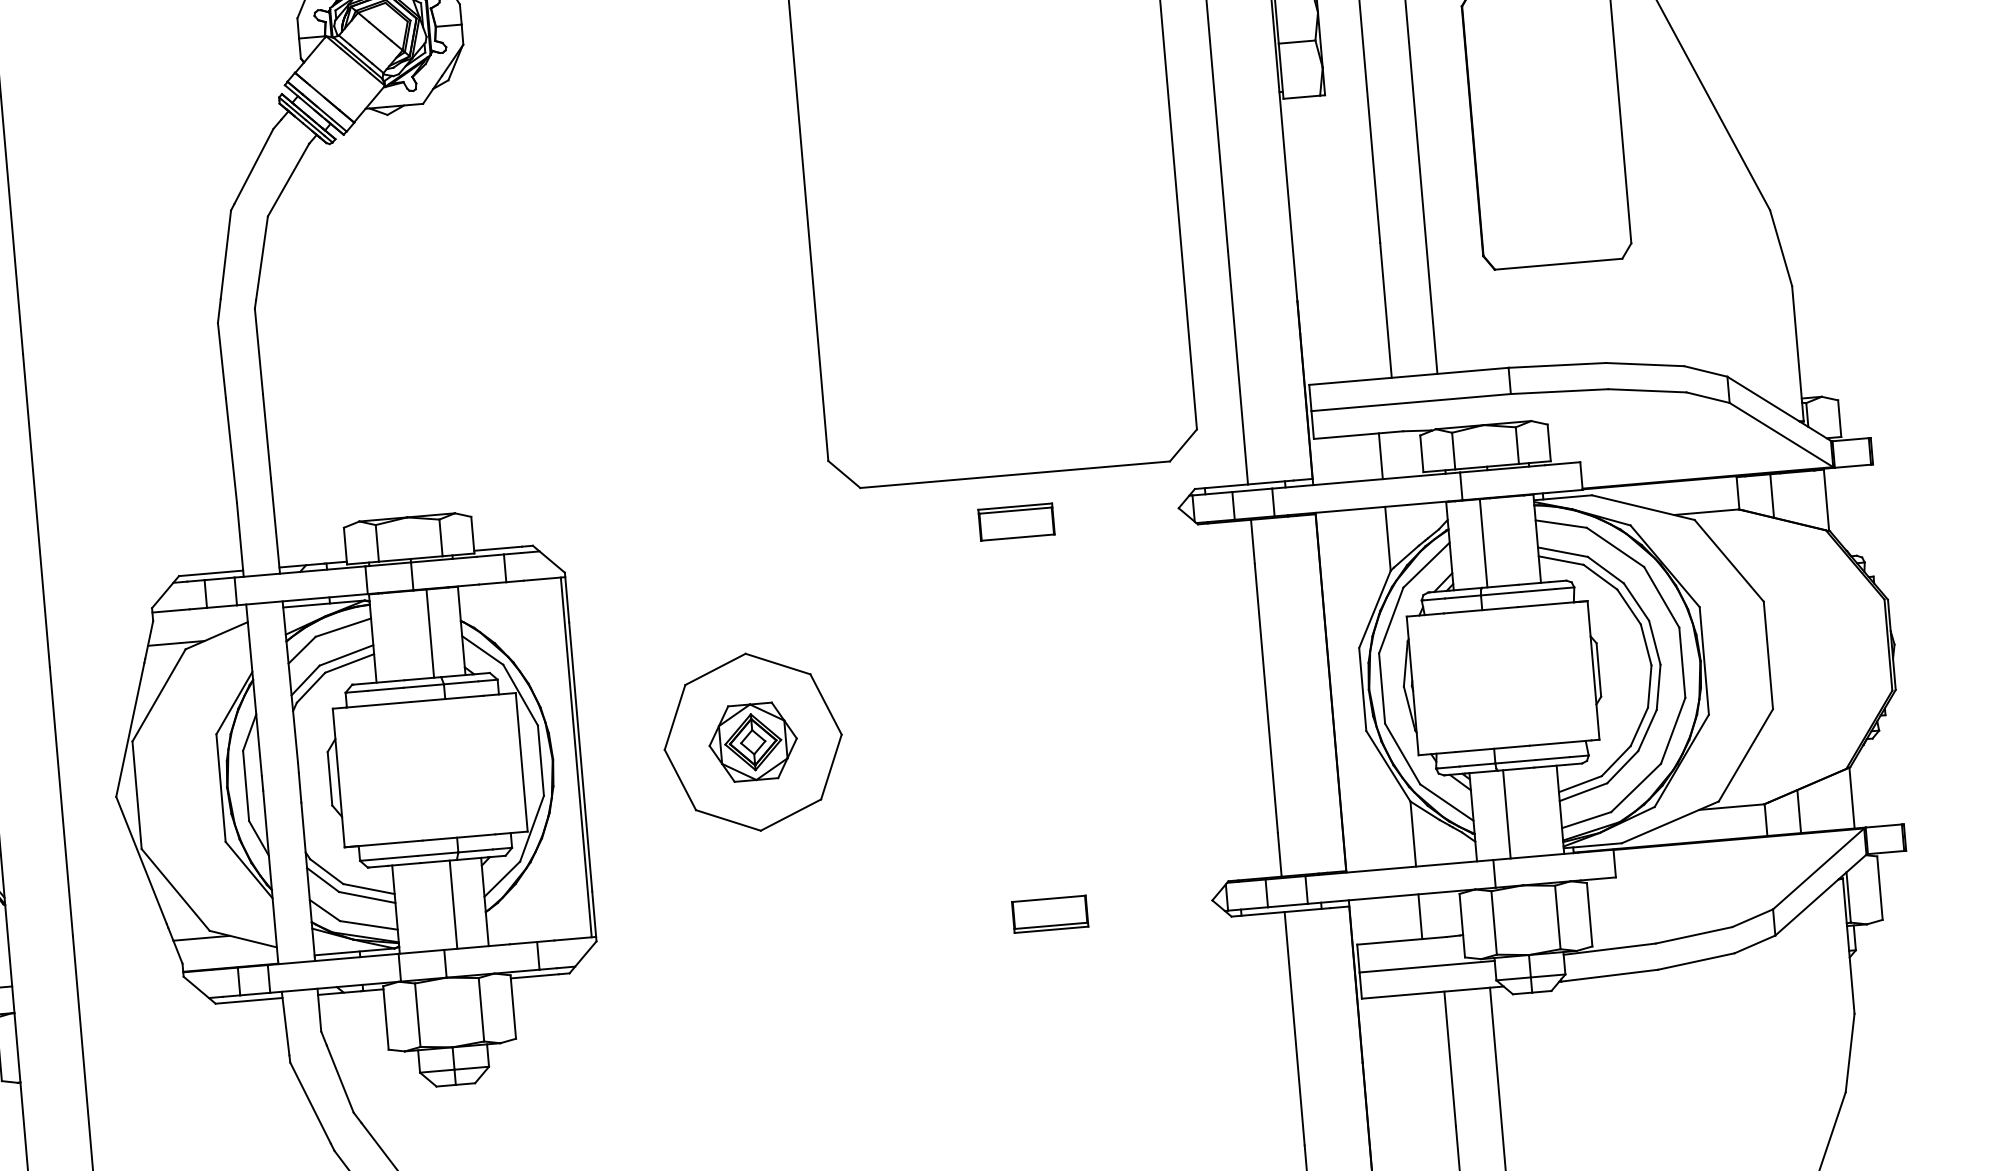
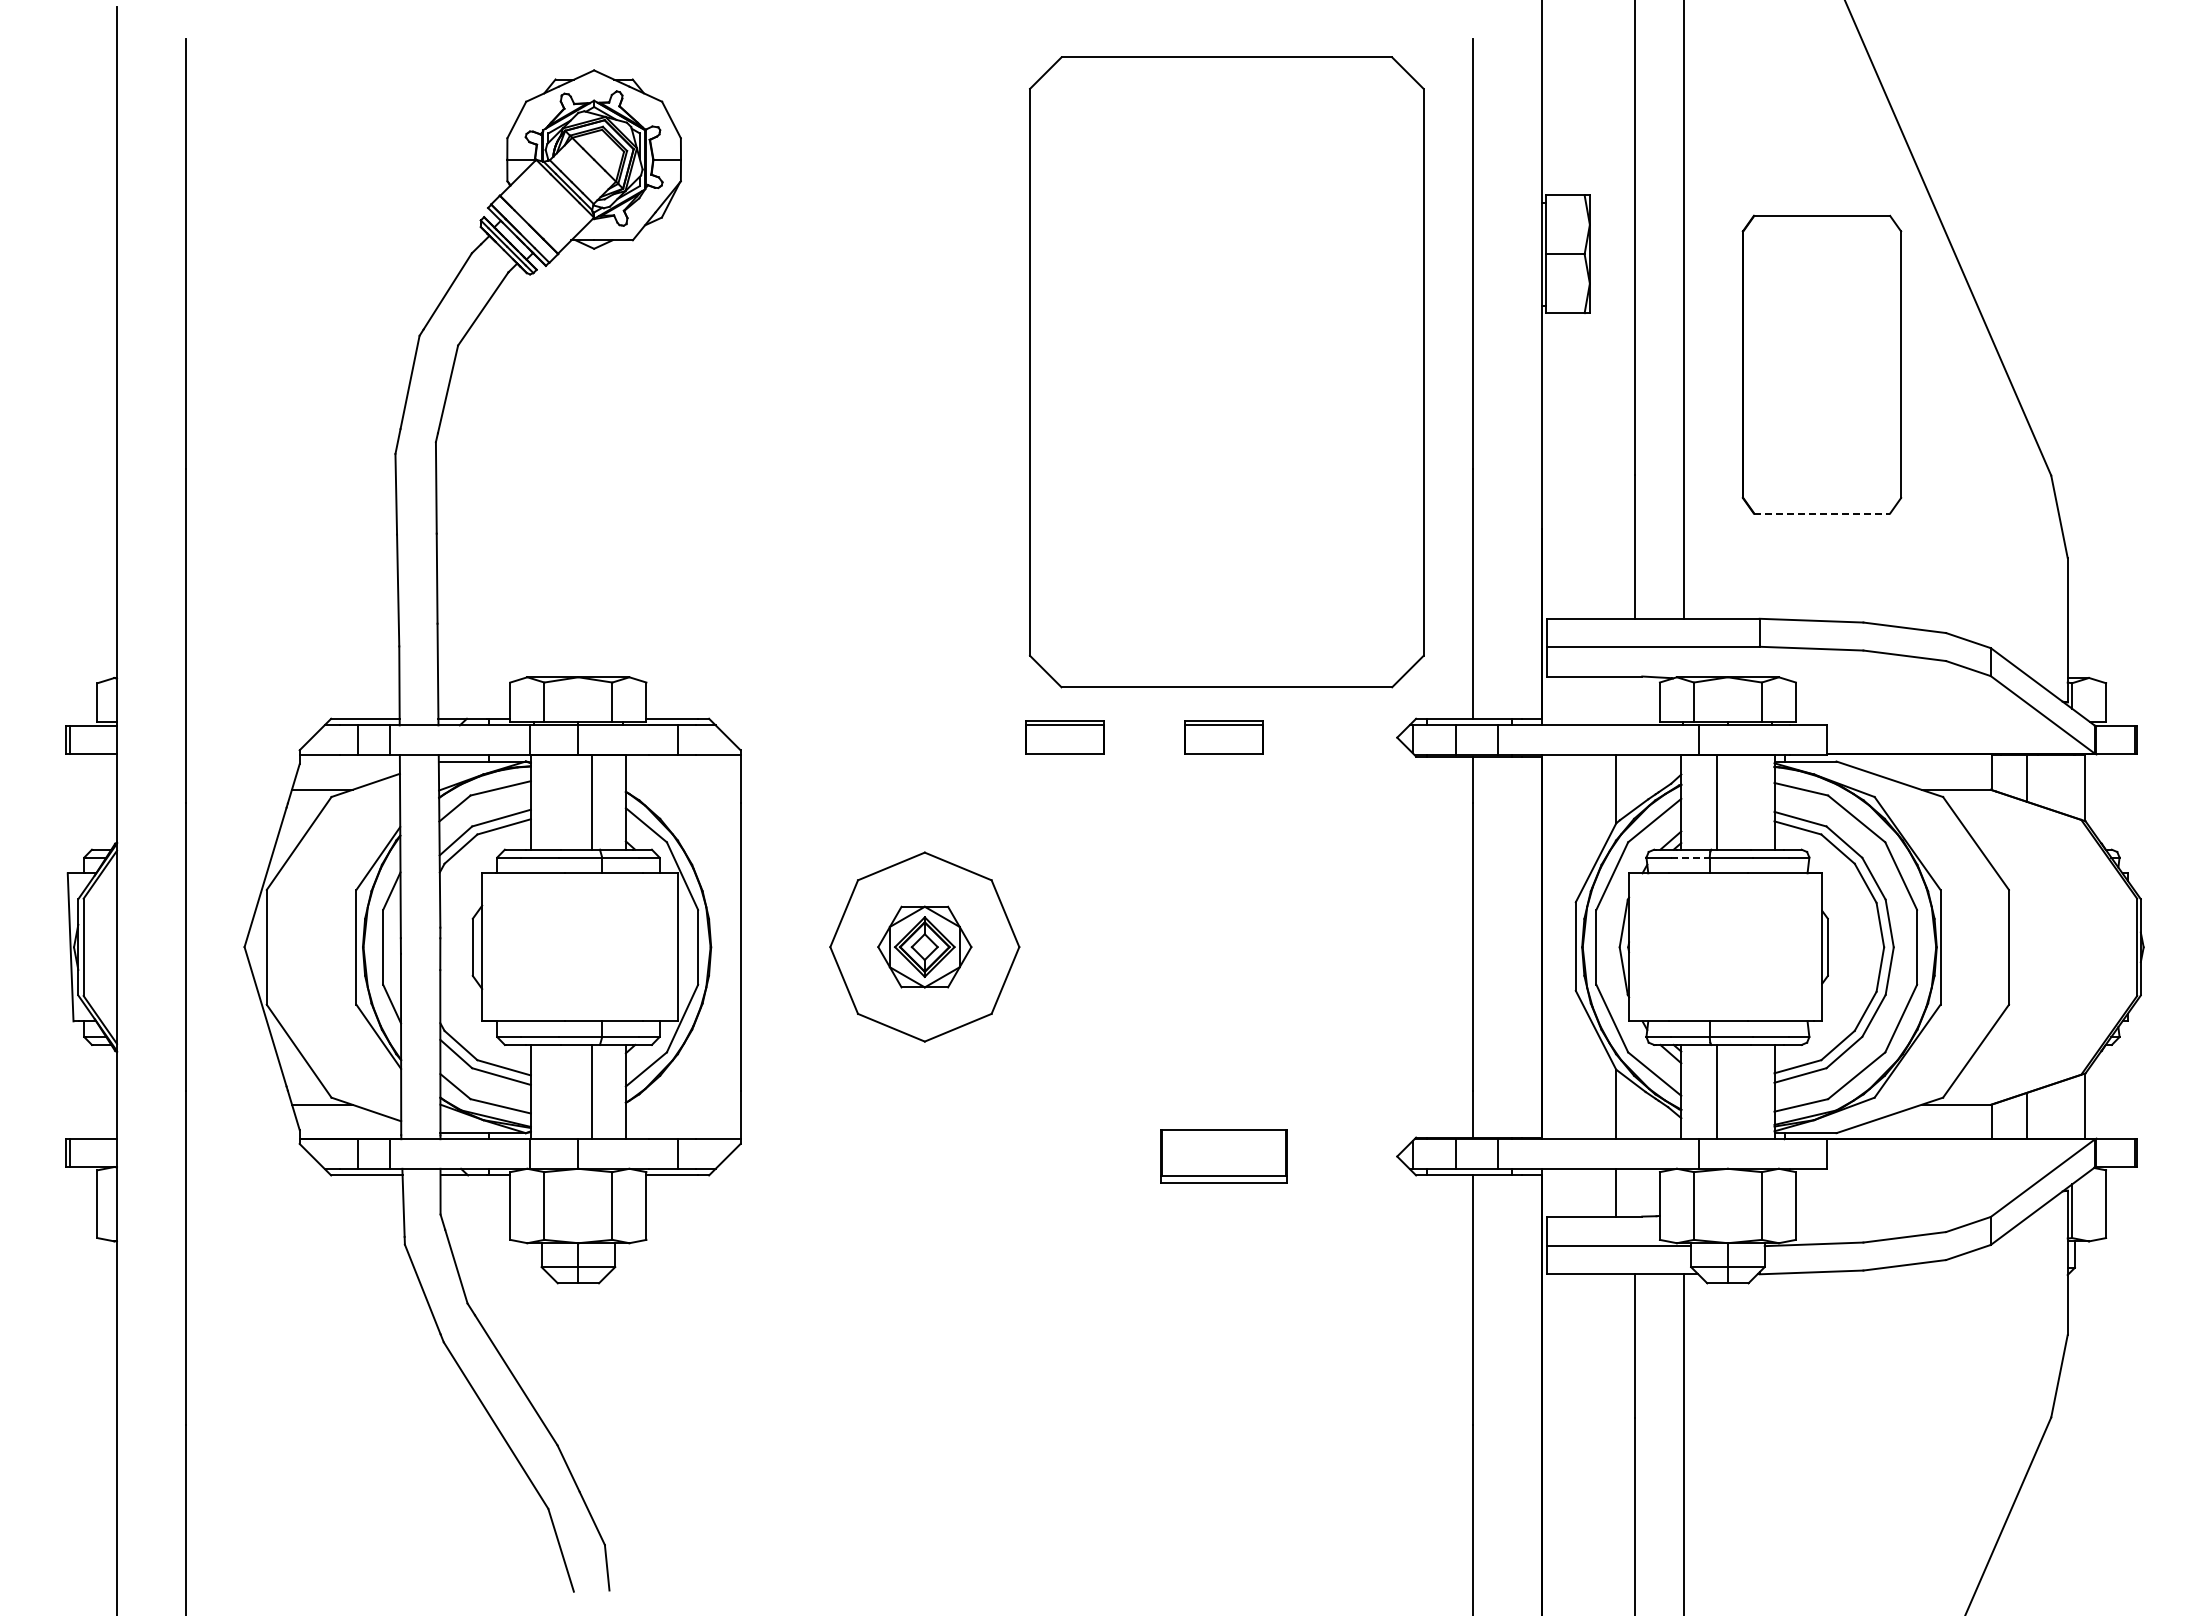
line: (1558, 264) -> (1822, 513), solid -> dashed
line: (1381, 455) -> (1616, 700), removed
part: (867, 534) -> (1064, 737), added
line: (1463, 596) -> (1691, 857), solid -> dashed
line: (575, 757) -> (735, 947), removed
part: (1049, 914) -> (1223, 1156), size x1.6

